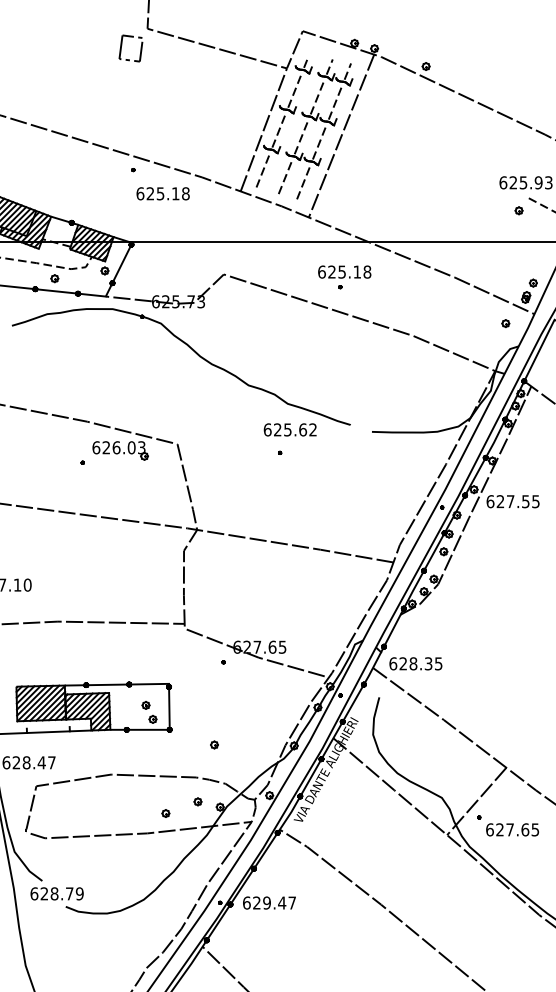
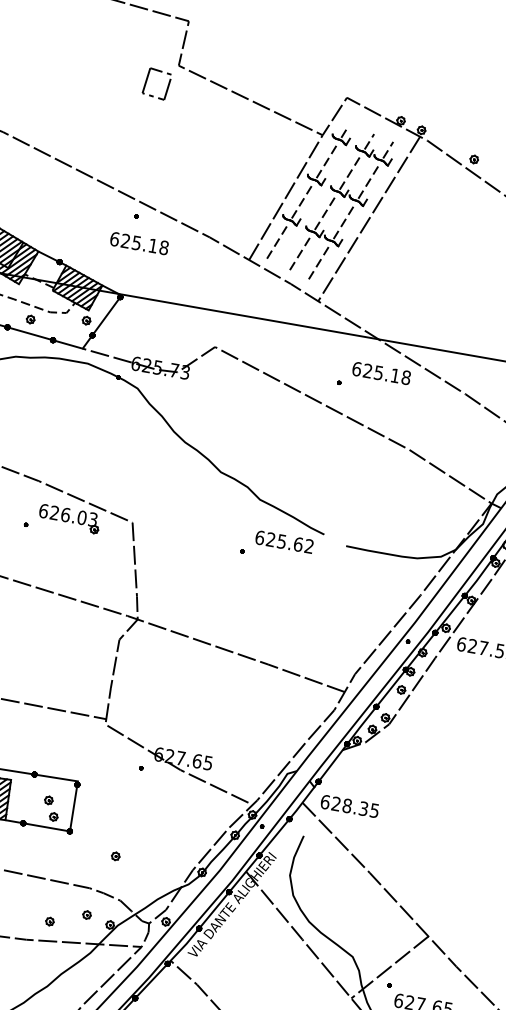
text: (162, 193) -> (138, 243), moved
text: (344, 271) -> (381, 372), moved
text: (289, 429) -> (283, 541), moved

